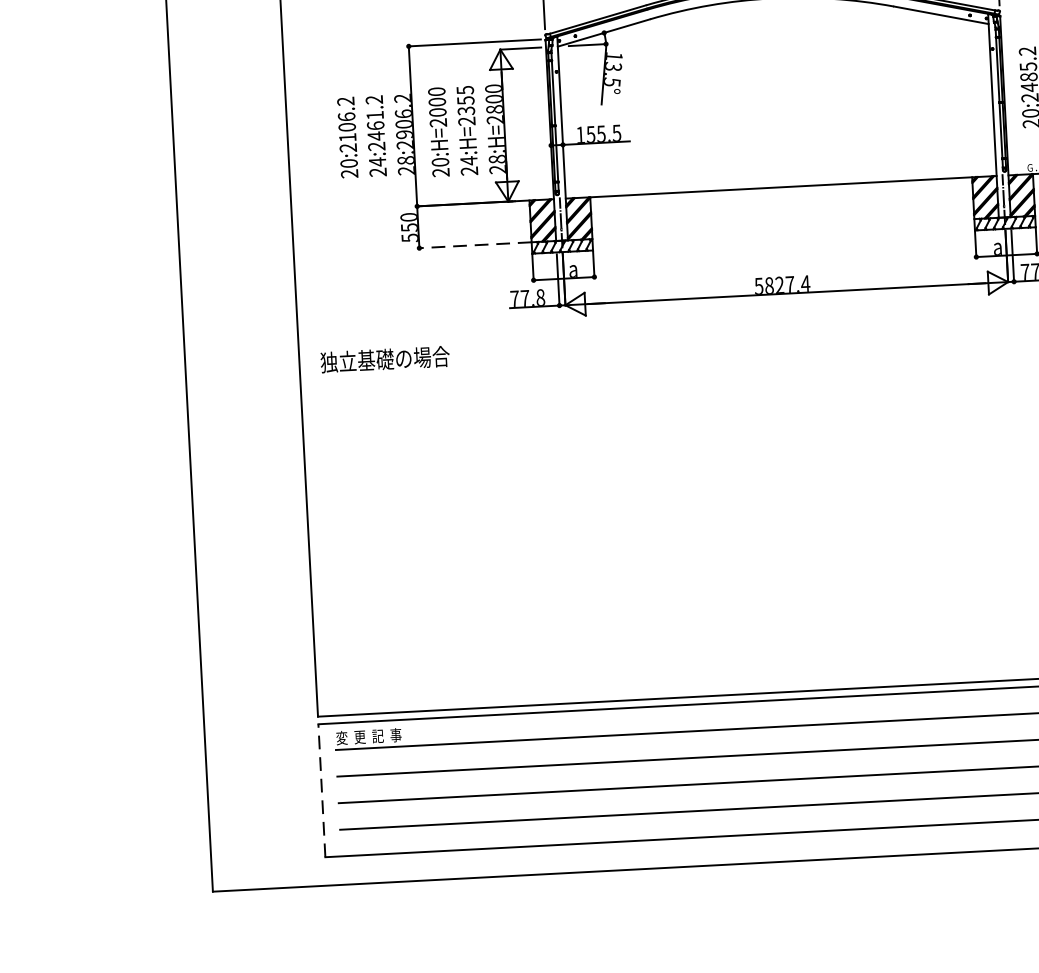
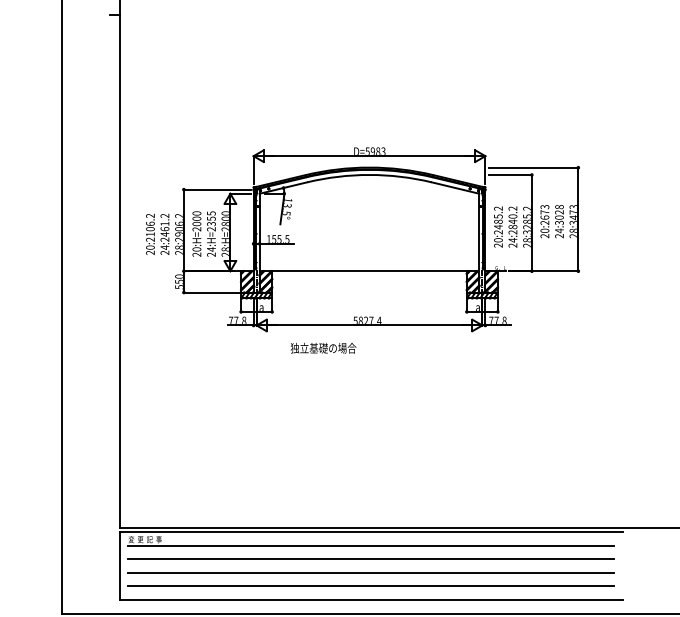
line: (475, 245) -> (212, 292), dashed -> solid
text: (385, 358) -> (323, 347), moved
line: (321, 790) -> (119, 565), dashed -> solid

